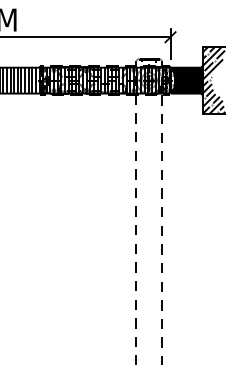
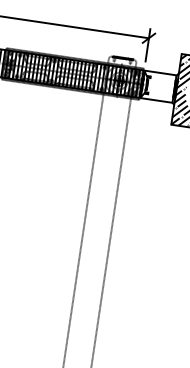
hatch: (185, 80) -> (158, 86), removed

